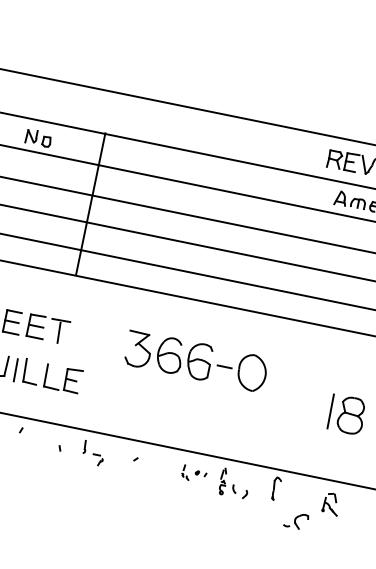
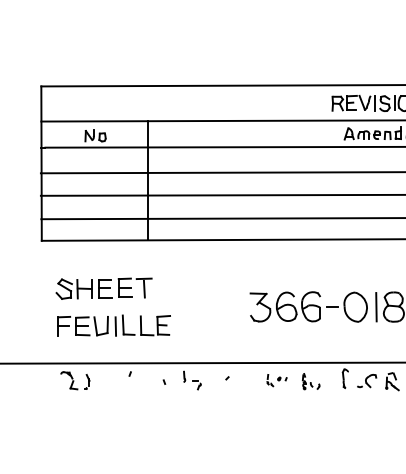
part: (196, 360) -> (308, 306), moved
part: (235, 483) -> (311, 381), size x0.71
part: (296, 521) -> (367, 381), moved

